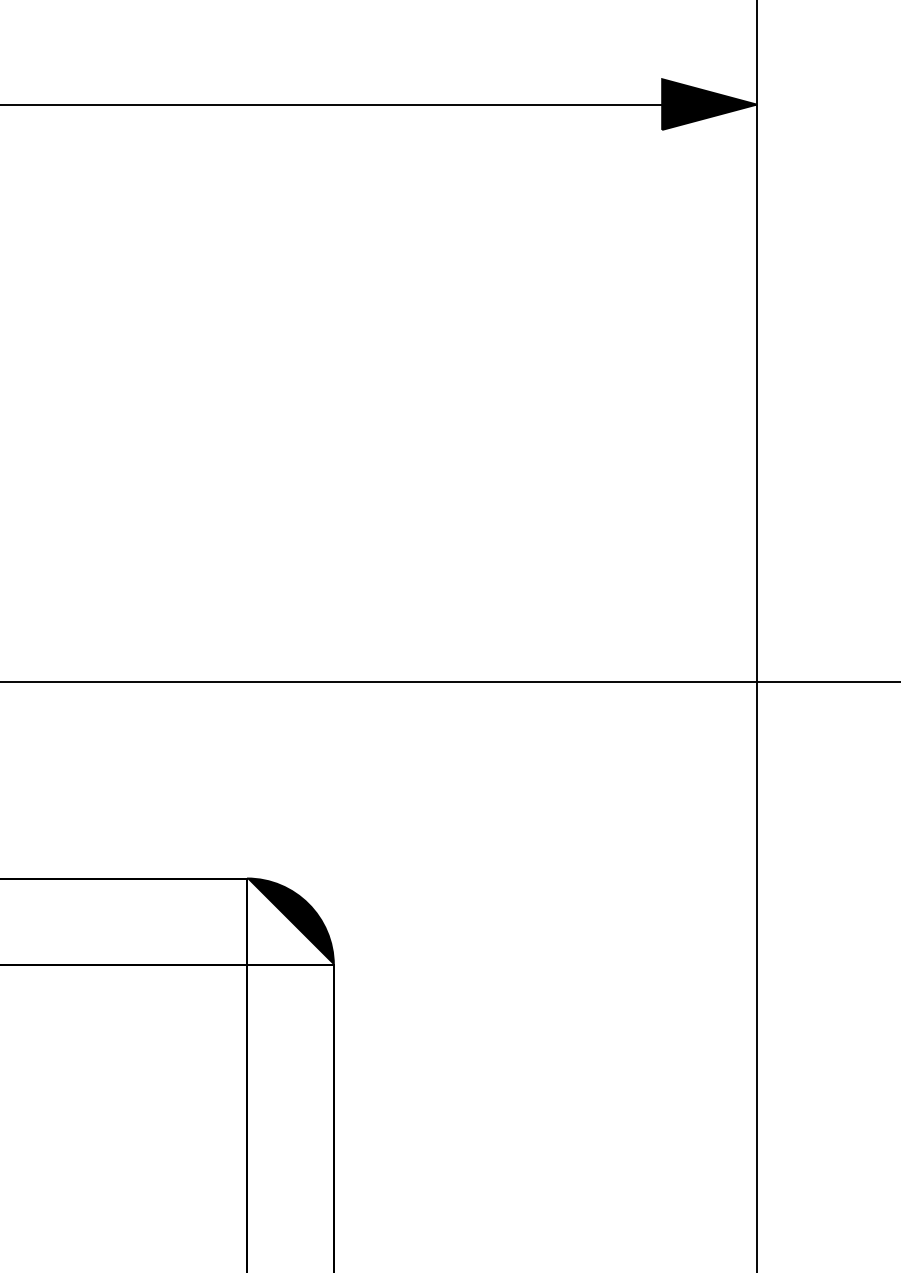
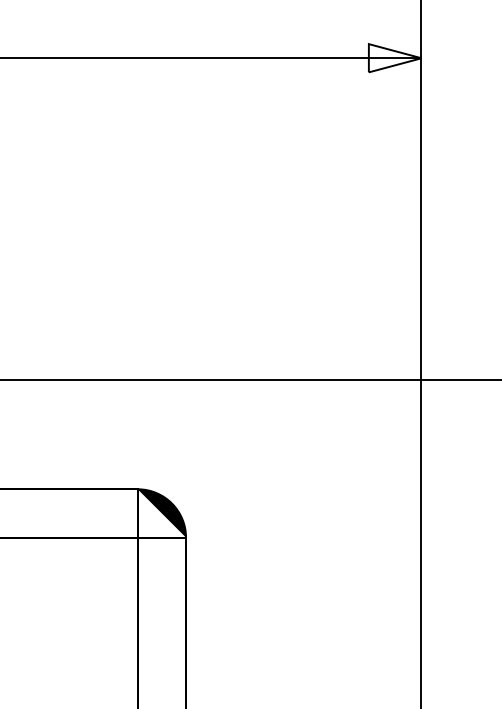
fill: (708, 105) -> (394, 58), removed

